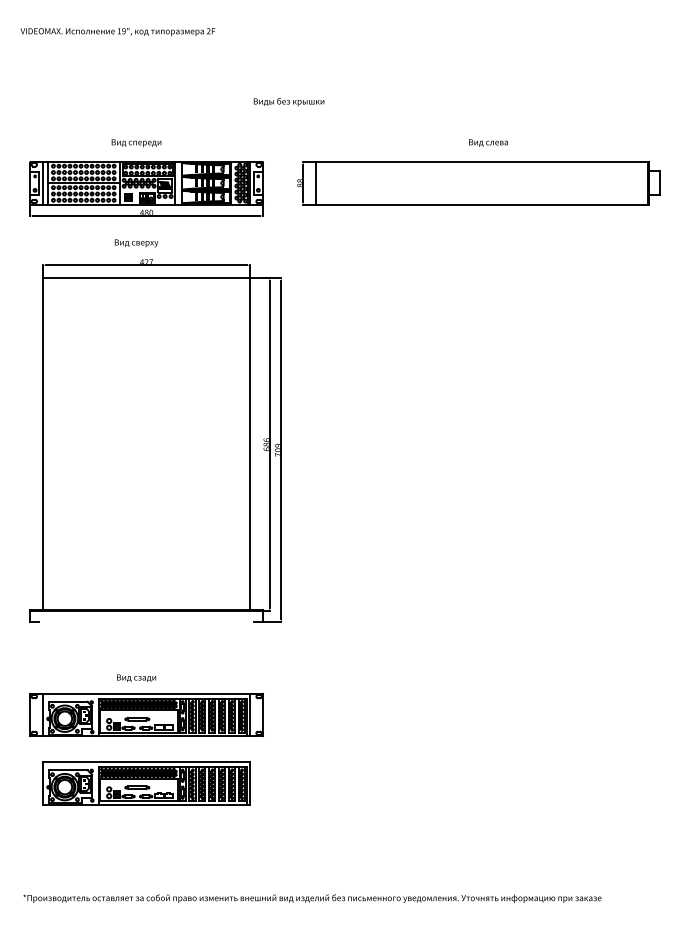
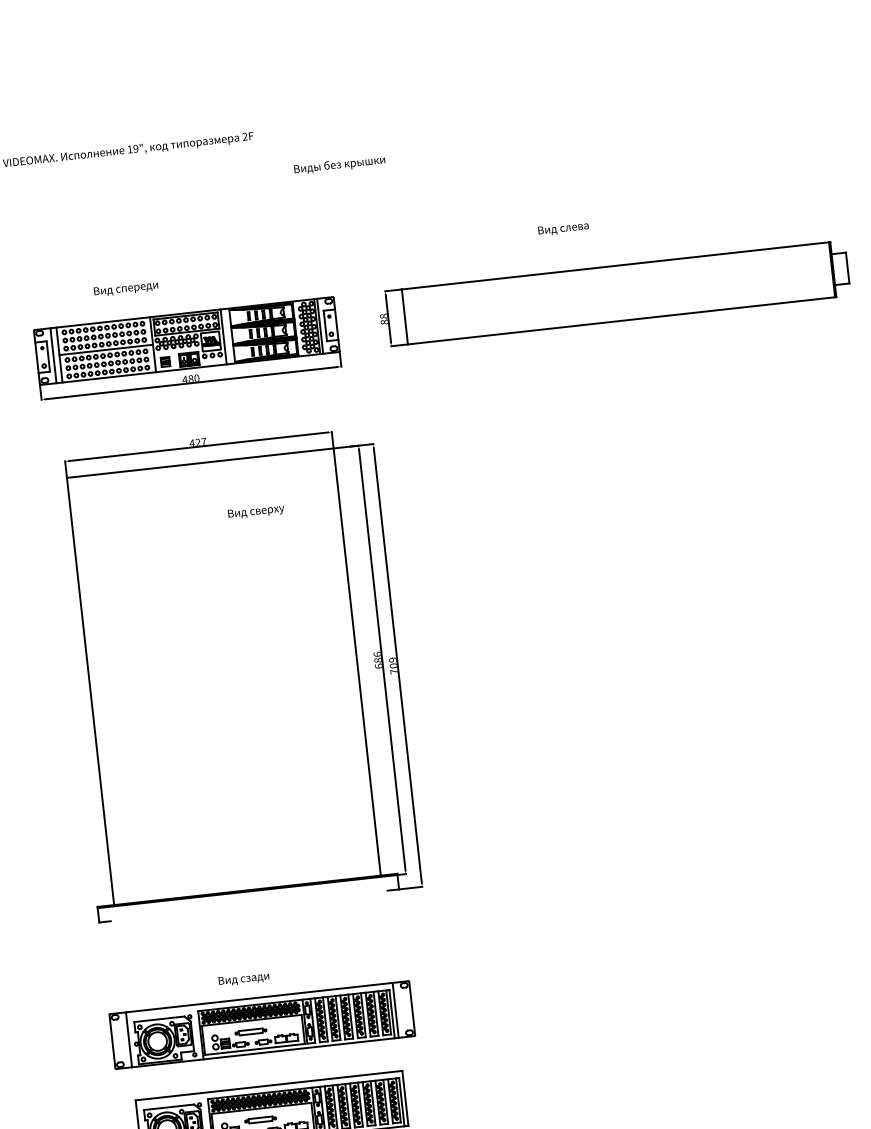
text: (288, 102) -> (339, 165), moved
text: (488, 142) -> (563, 228), moved
text: (136, 143) -> (126, 289), moved
text: (136, 243) -> (256, 512), moved

